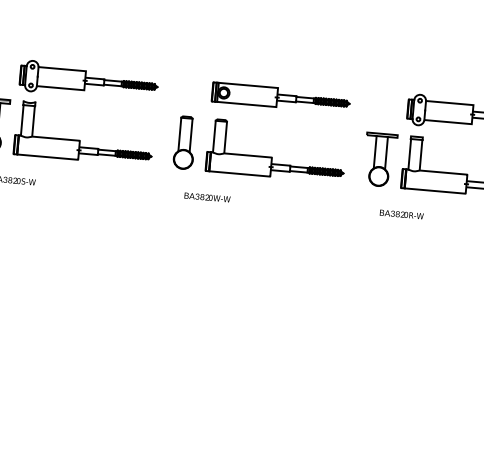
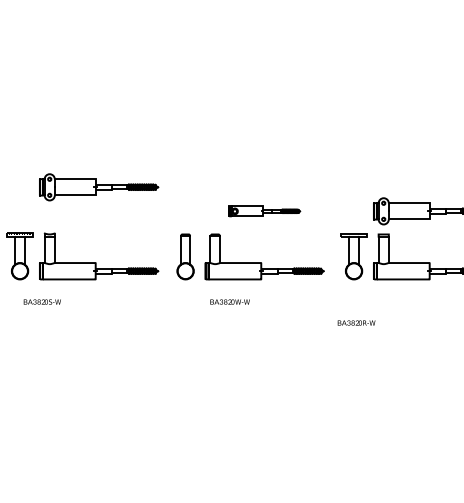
part: (89, 81) -> (99, 187), moved
part: (280, 98) -> (264, 211), size x0.6
text: (206, 196) -> (229, 301), moved
text: (401, 213) -> (356, 322), moved

